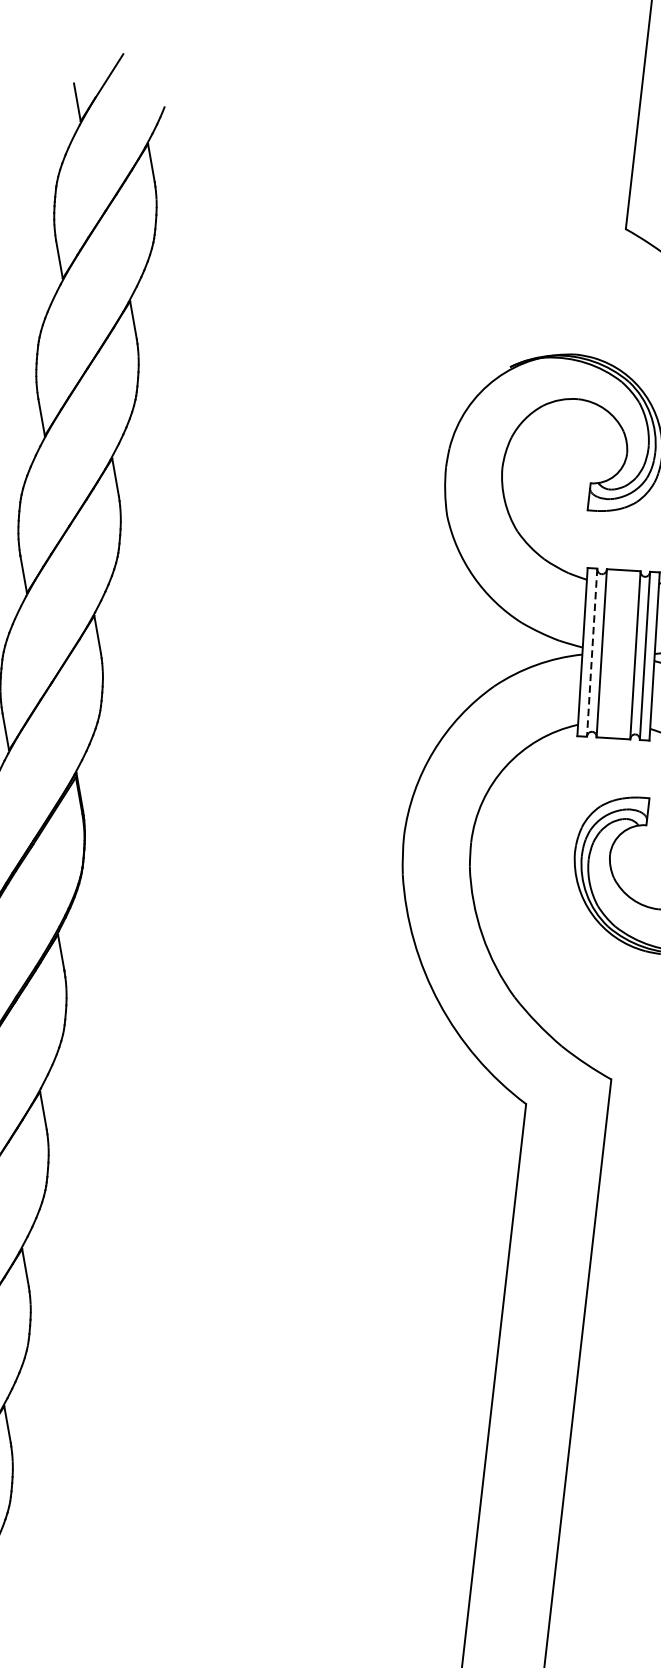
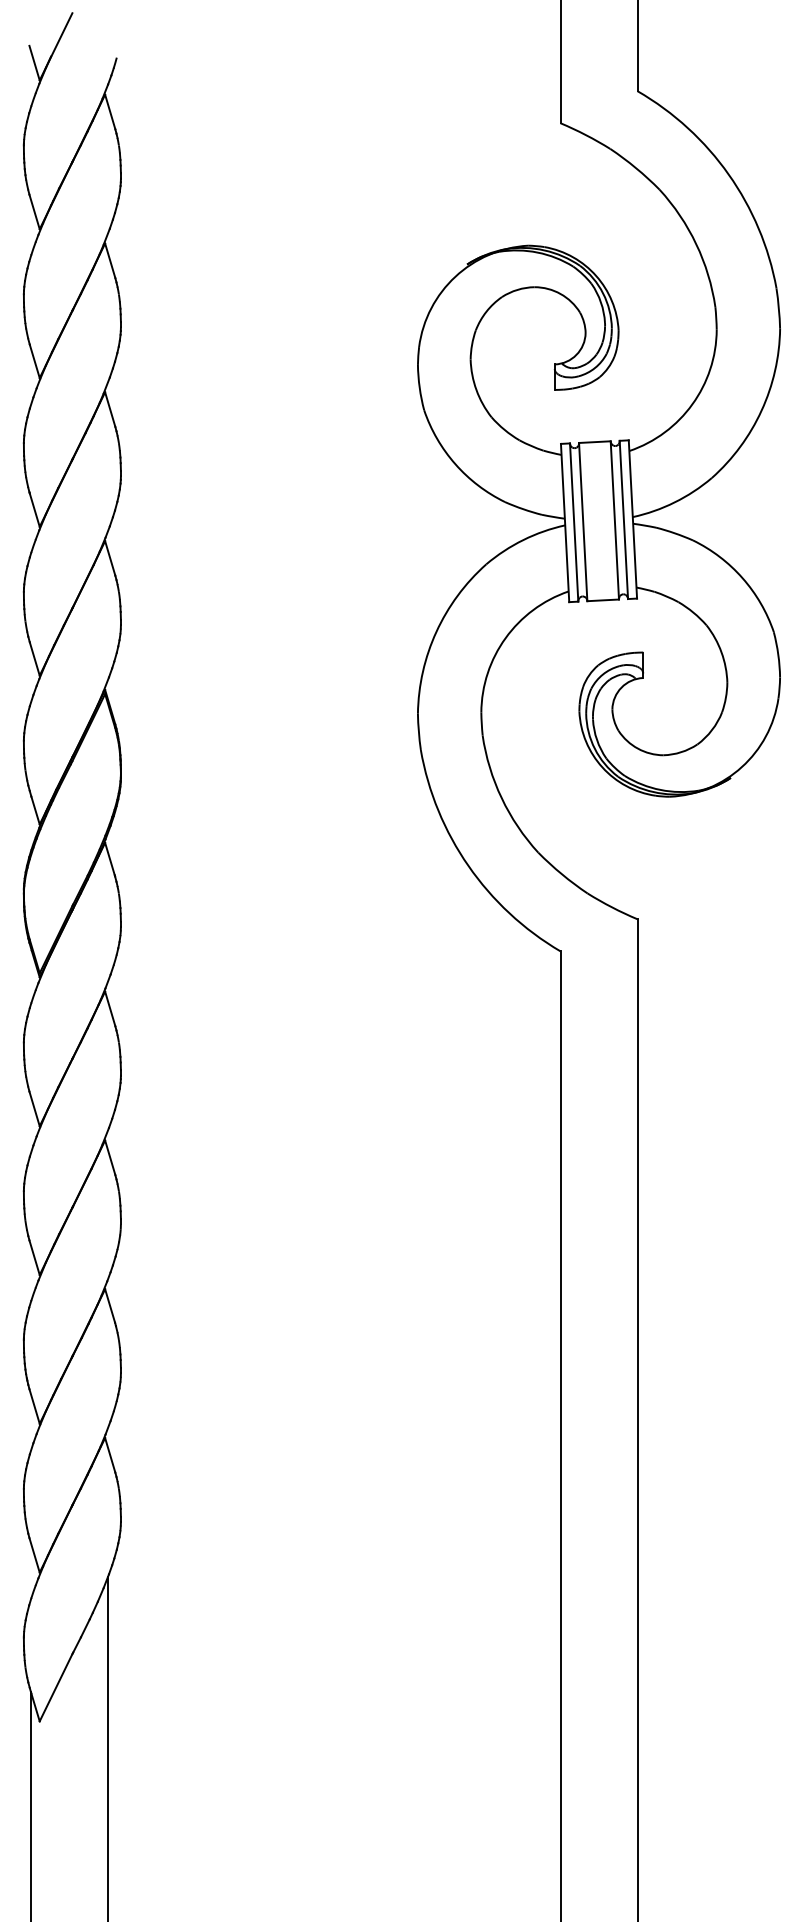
line: (592, 653) -> (574, 523), dashed -> solid

